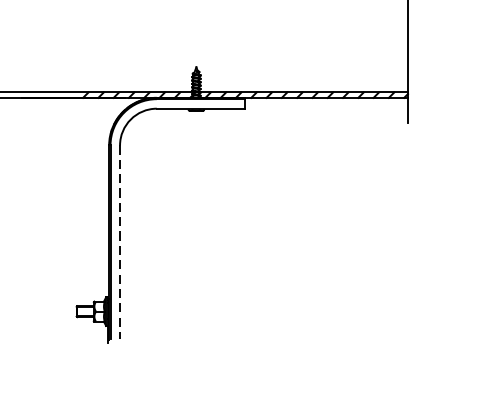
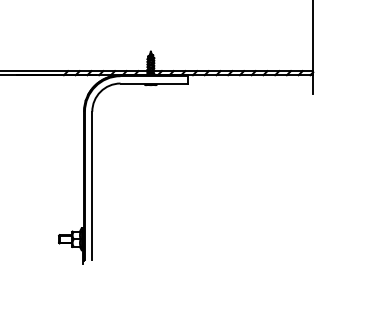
line: (120, 242) -> (92, 186), dashed -> solid

